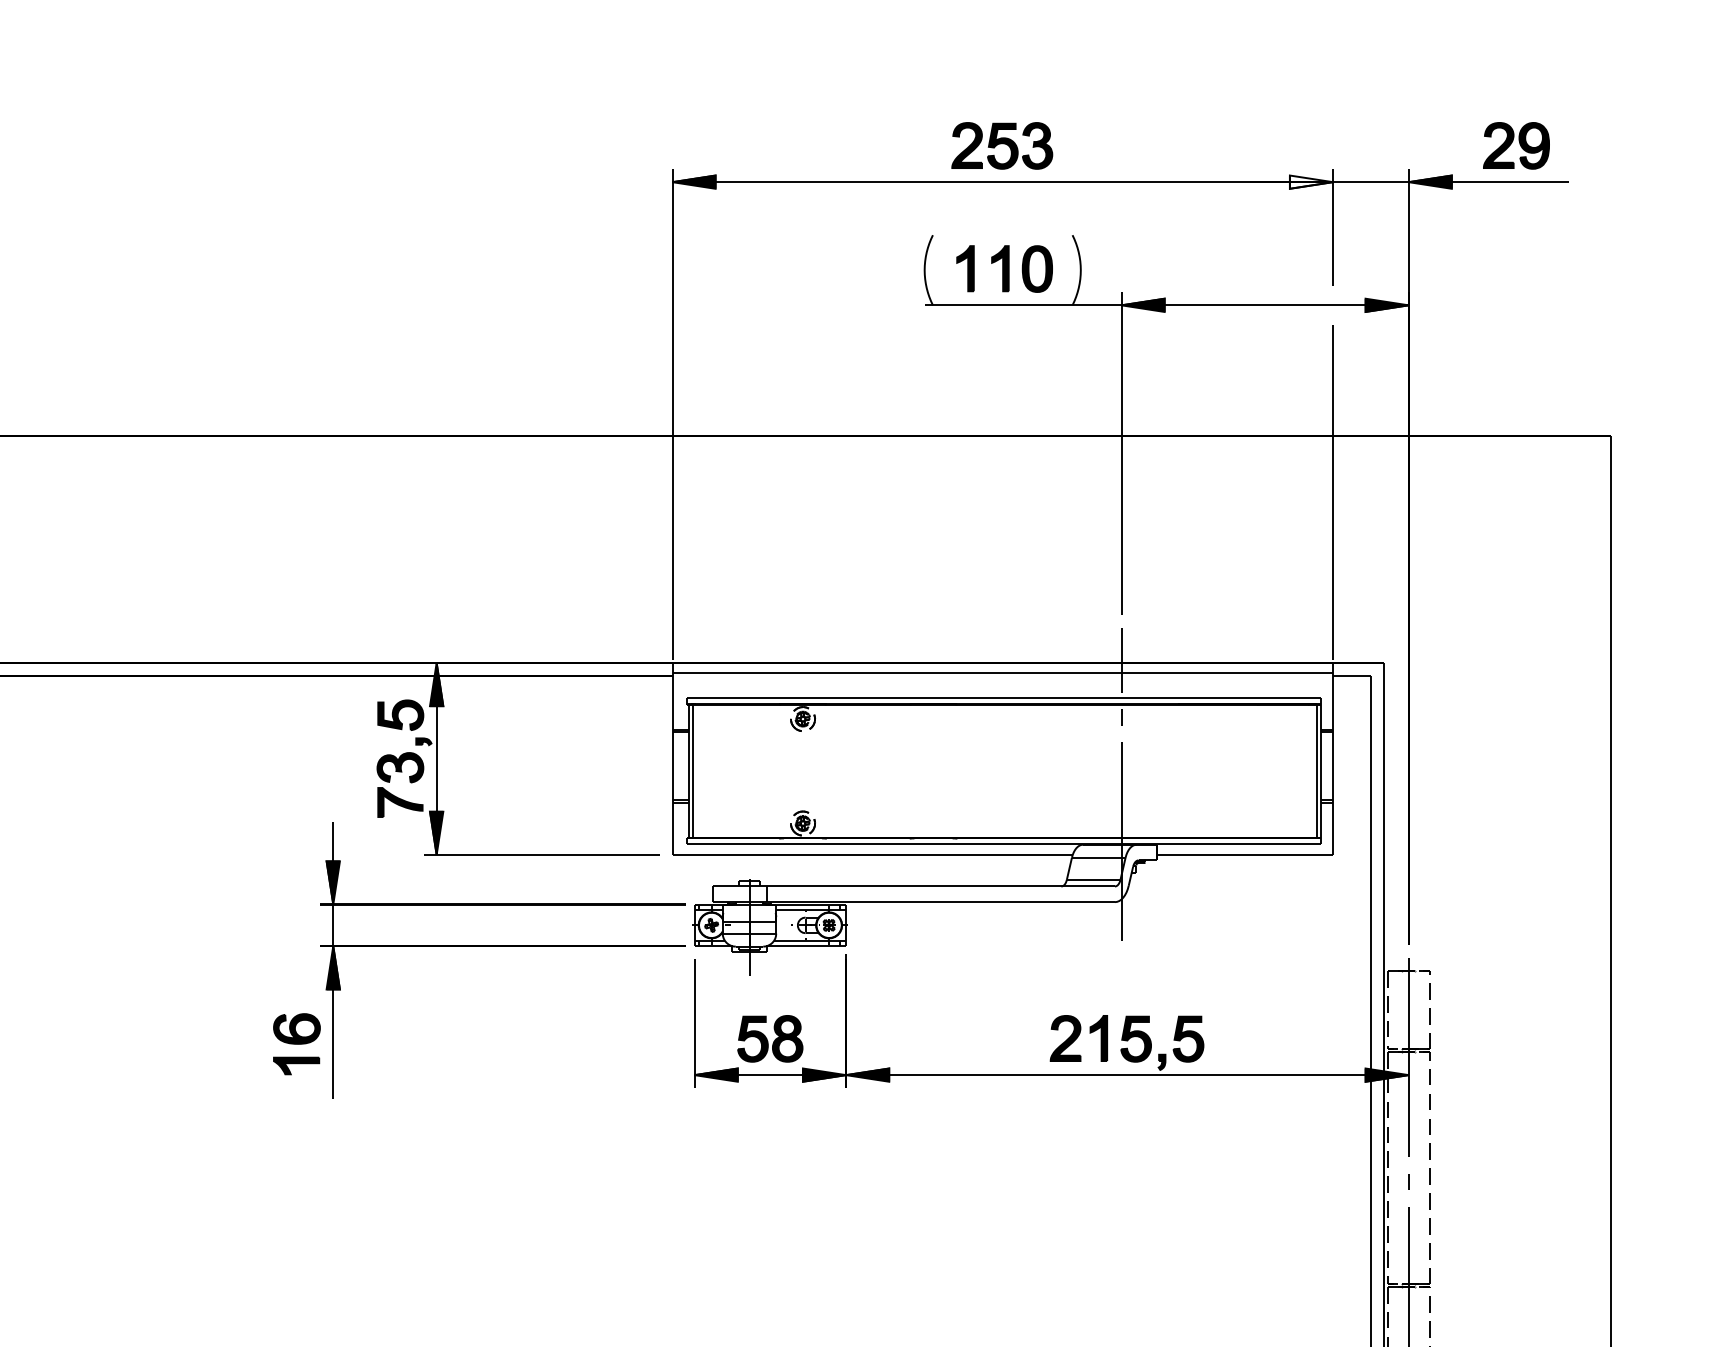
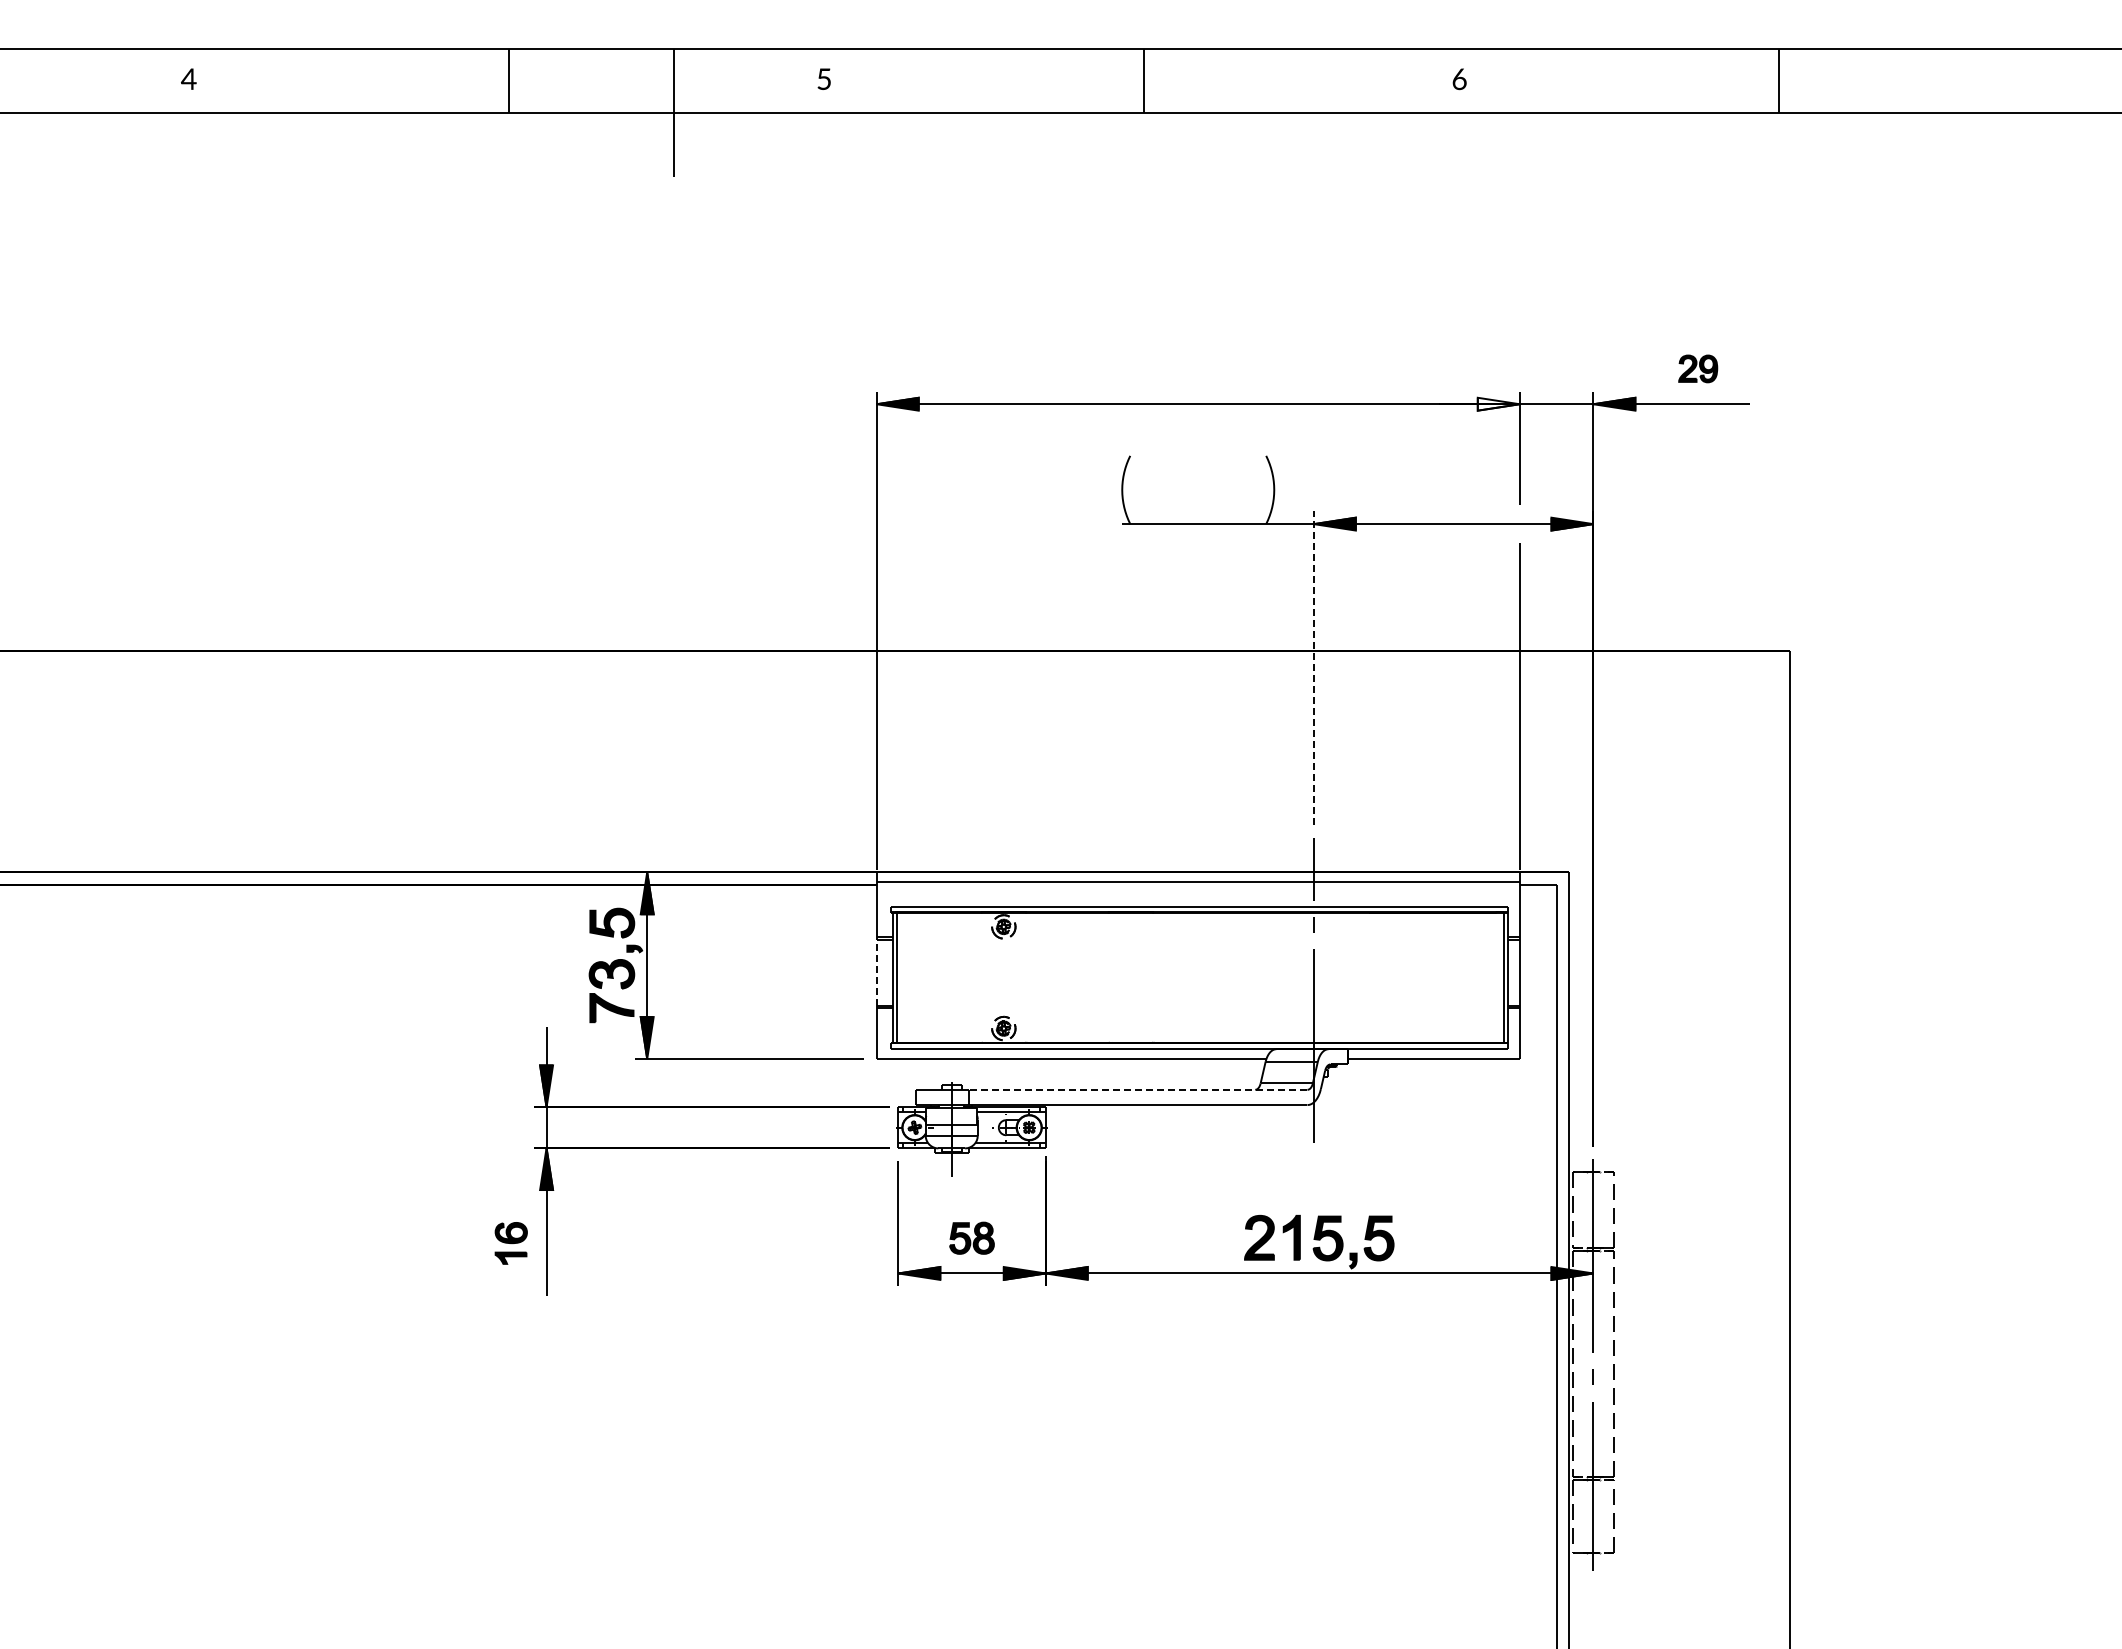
part: (1001, 145) -> (1197, 368), removed
part: (1515, 145) -> (1697, 368), size x0.6
part: (1005, 268) -> (1200, 488), removed
line: (1121, 453) -> (1313, 668), solid -> dashed
line: (672, 765) -> (876, 972), solid -> dashed
line: (940, 886) -> (1137, 1089), solid -> dashed
part: (769, 1039) -> (971, 1238), size x0.7
part: (297, 1044) -> (511, 1243), size x0.7

